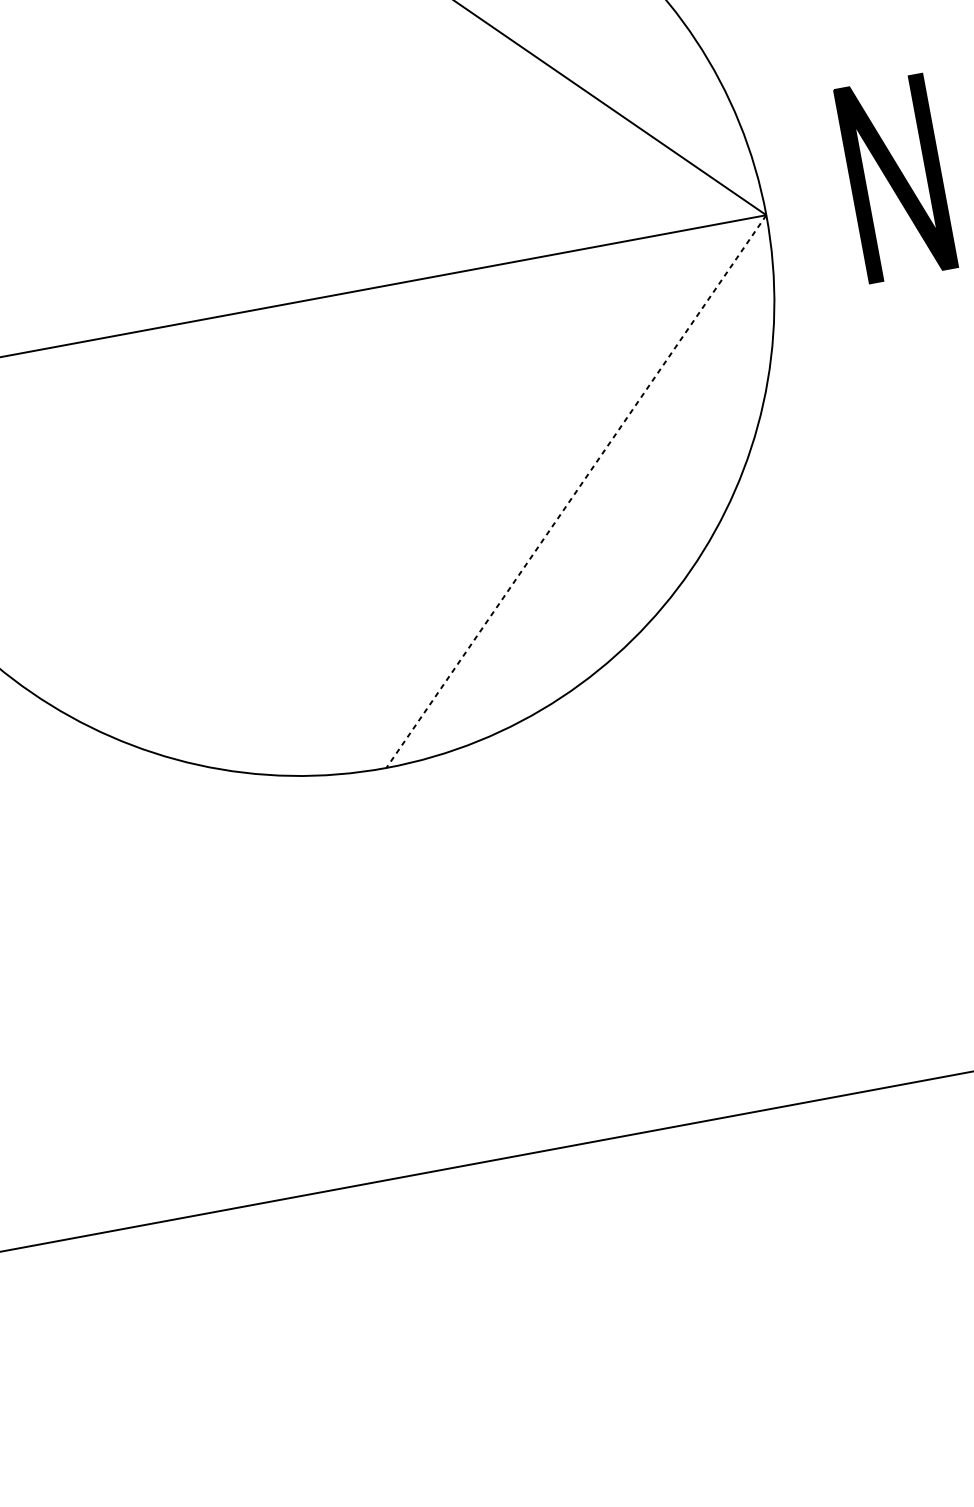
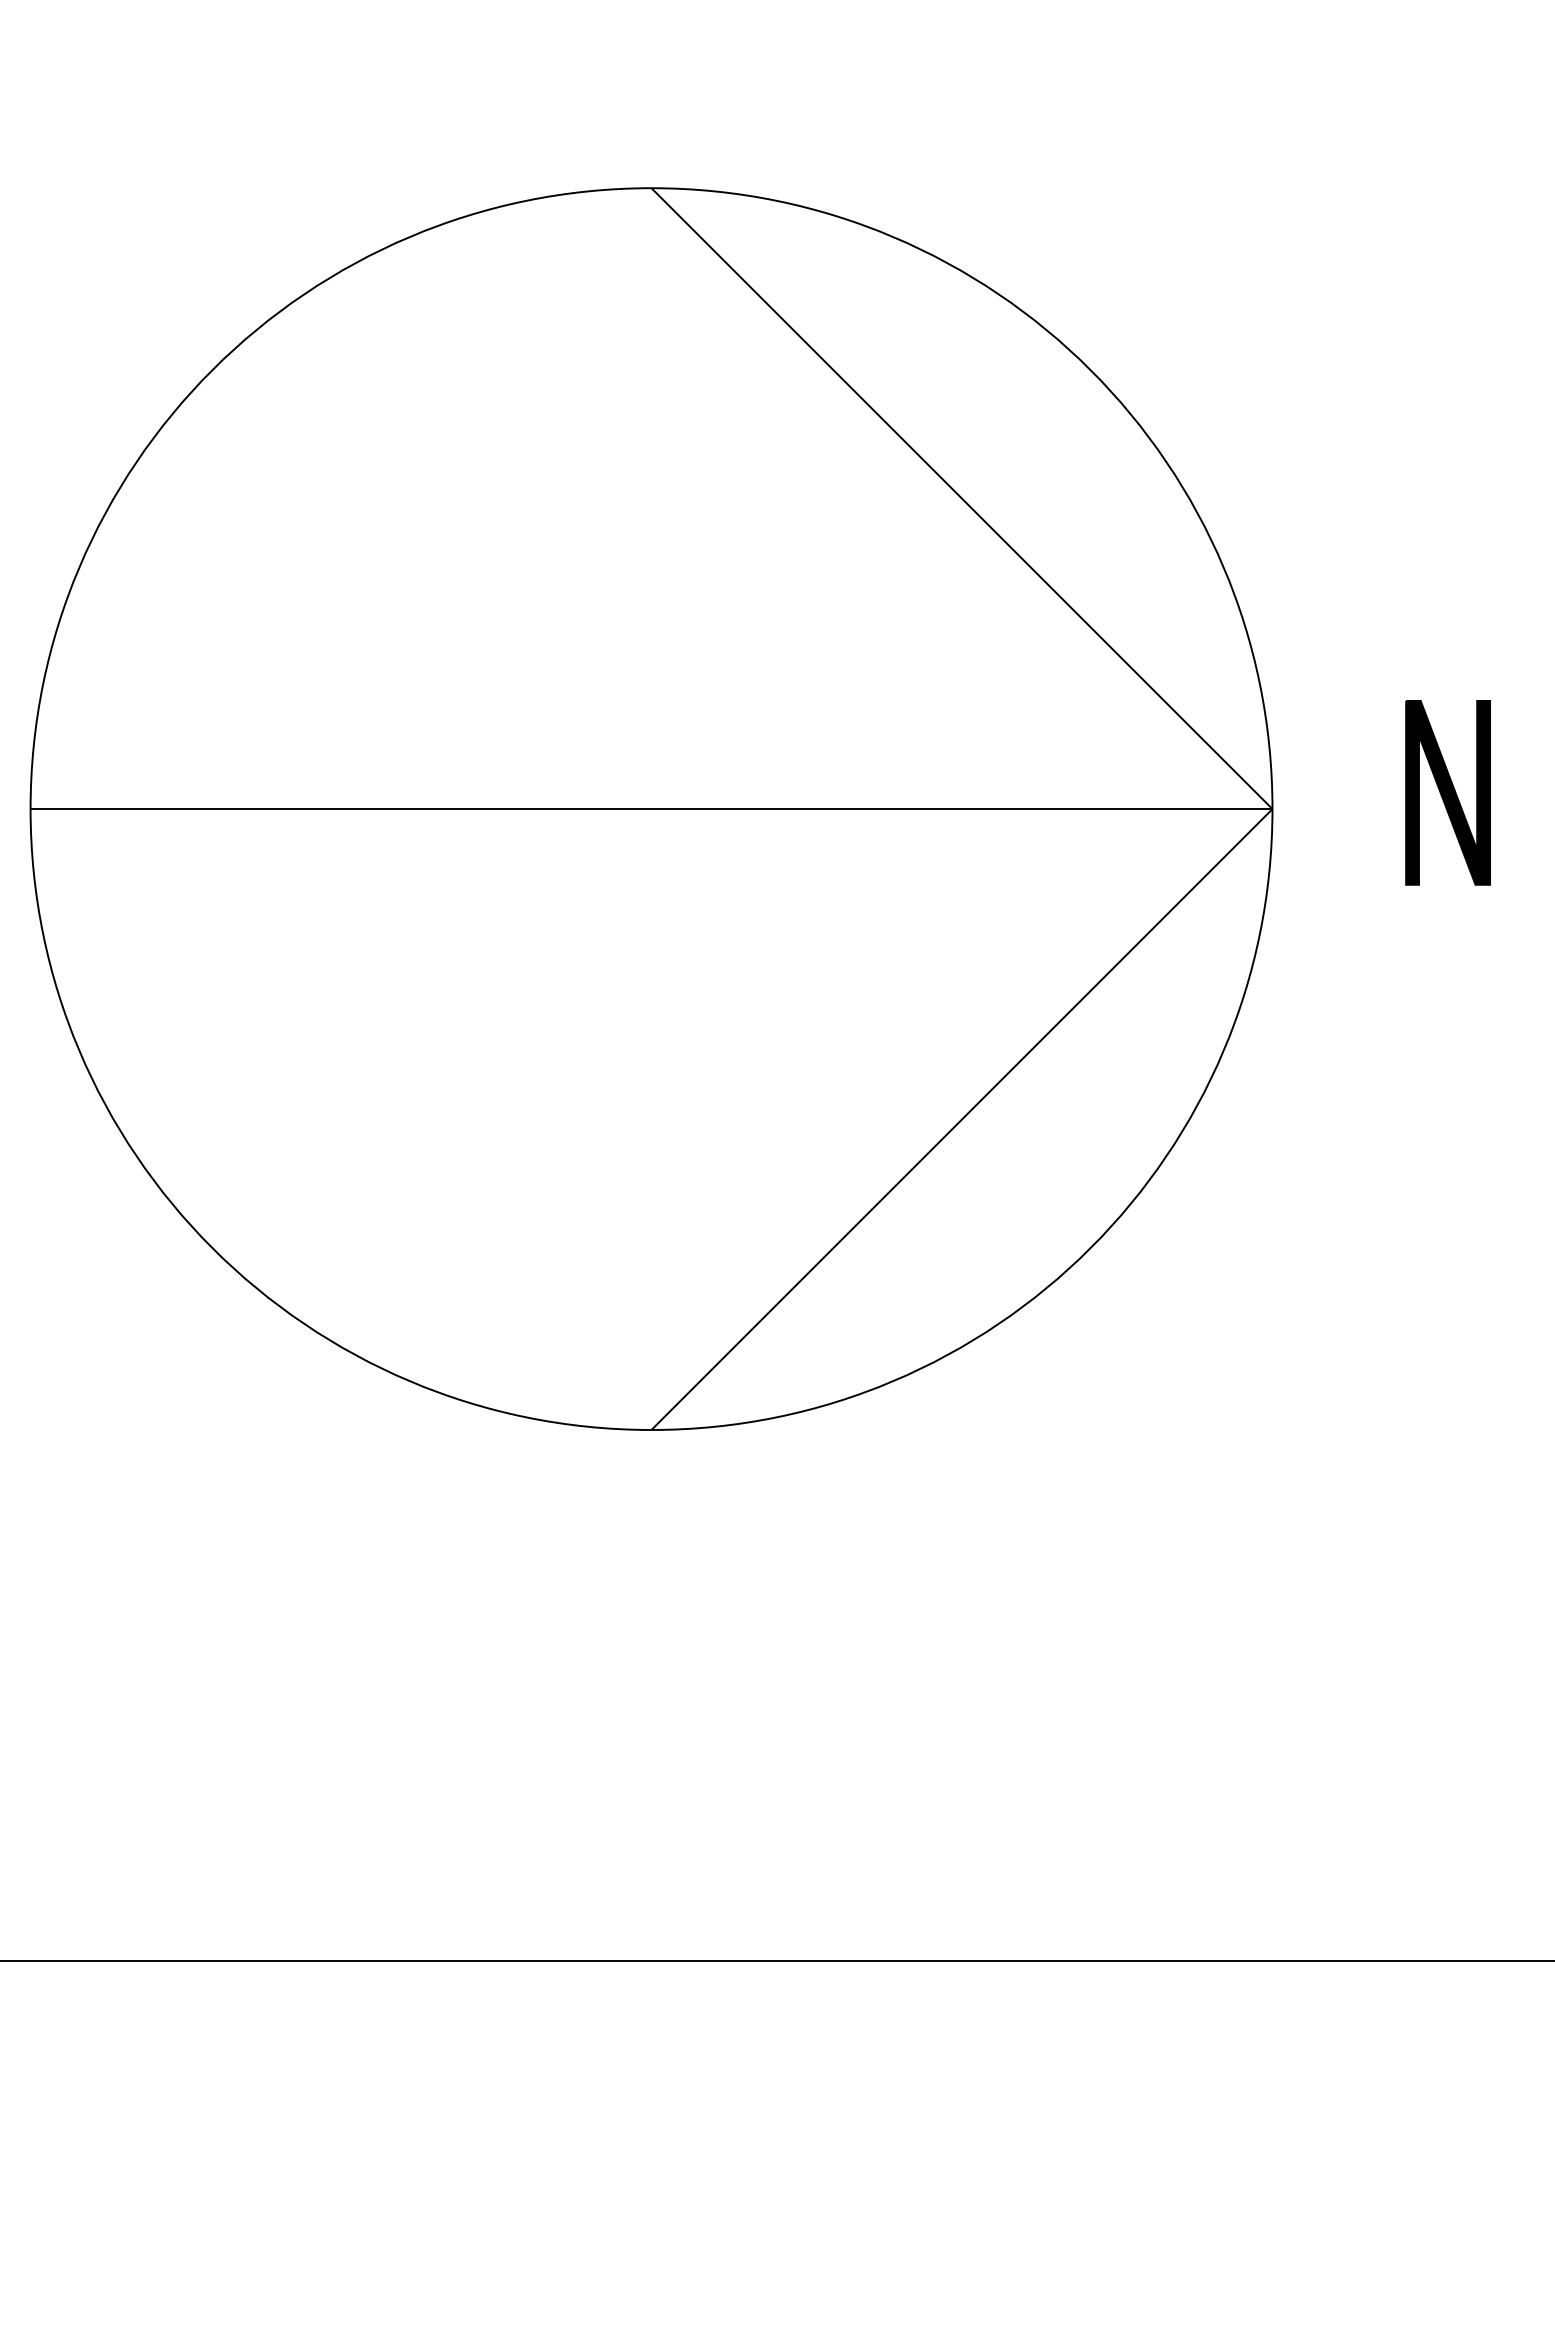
part: (895, 178) -> (1447, 792), size x0.71
line: (576, 491) -> (961, 1119), dashed -> solid

